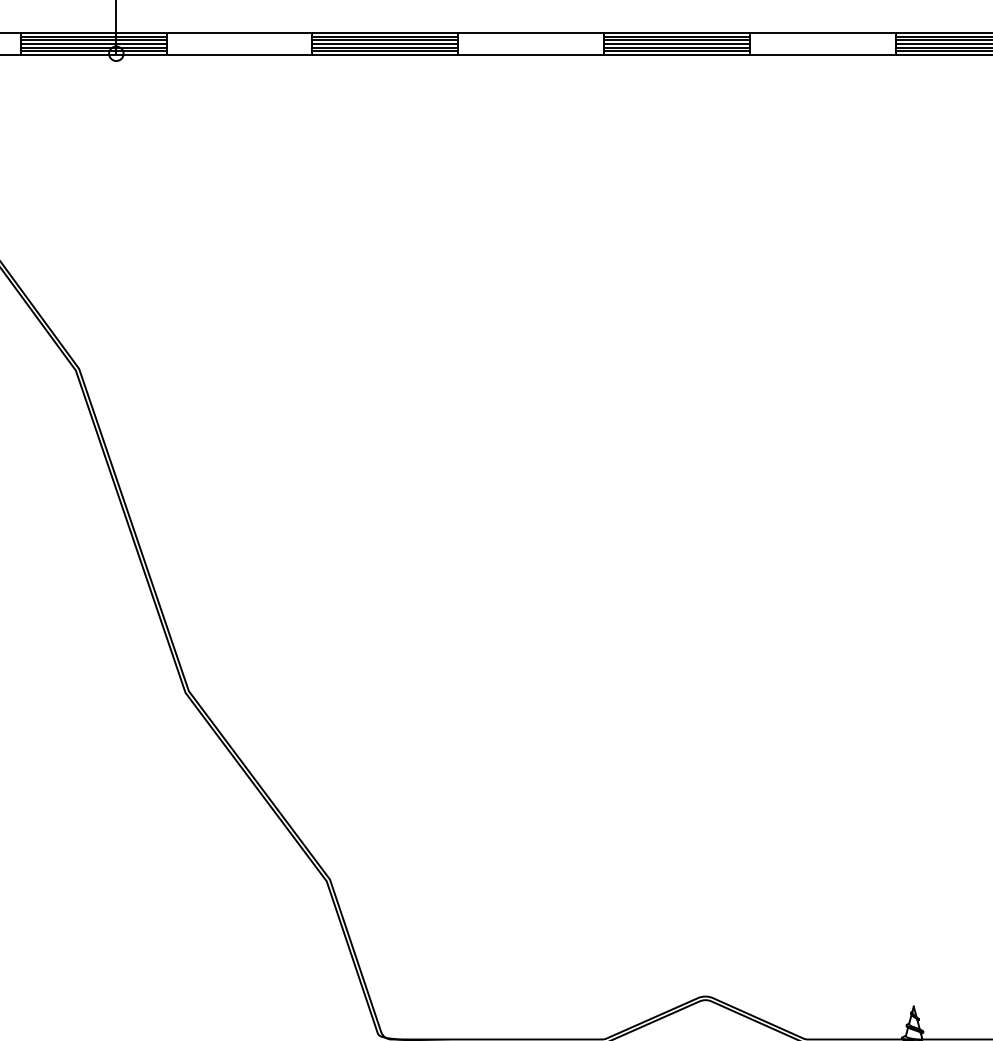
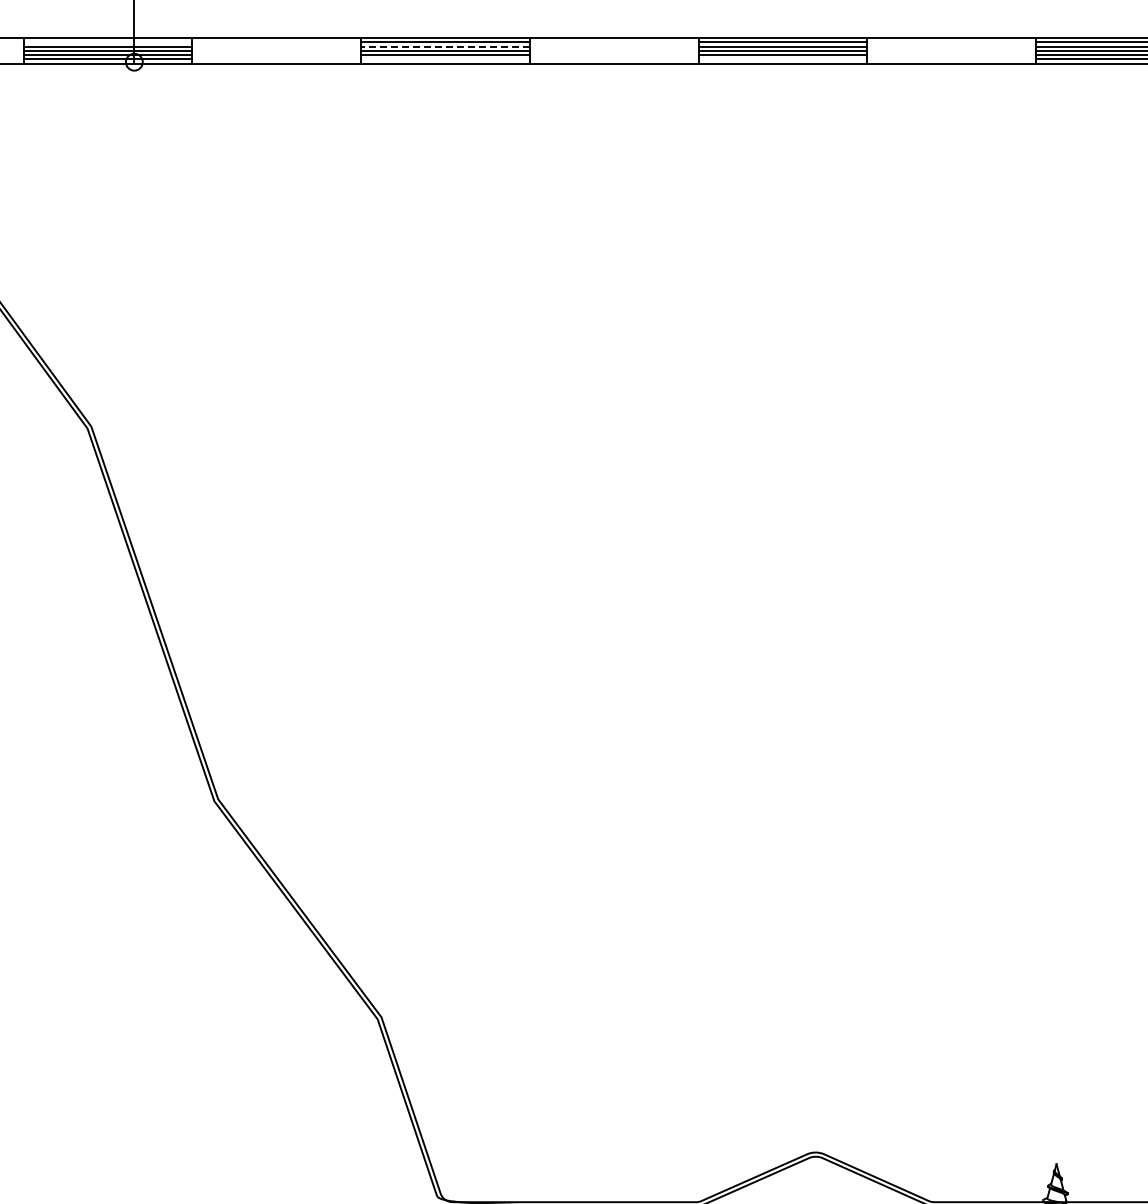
line: (93, 36) -> (107, 42), removed
line: (385, 40) -> (445, 46), solid -> dashed
line: (385, 51) -> (445, 59), removed
line: (676, 51) -> (782, 59), removed

